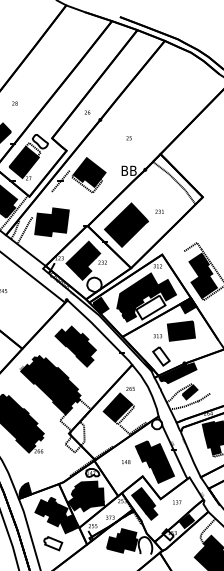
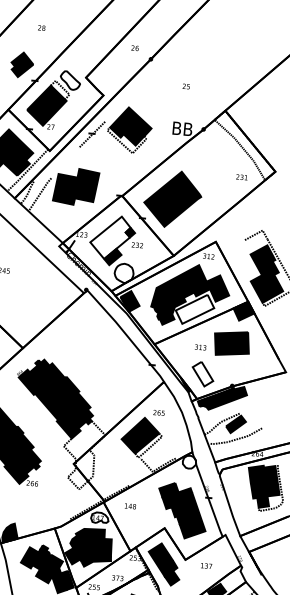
text: (159, 211) -> (241, 177), moved
fill: (81, 258) -> (110, 237), removed
part: (75, 346) -> (92, 351), removed
text: (126, 462) -> (130, 506), moved

